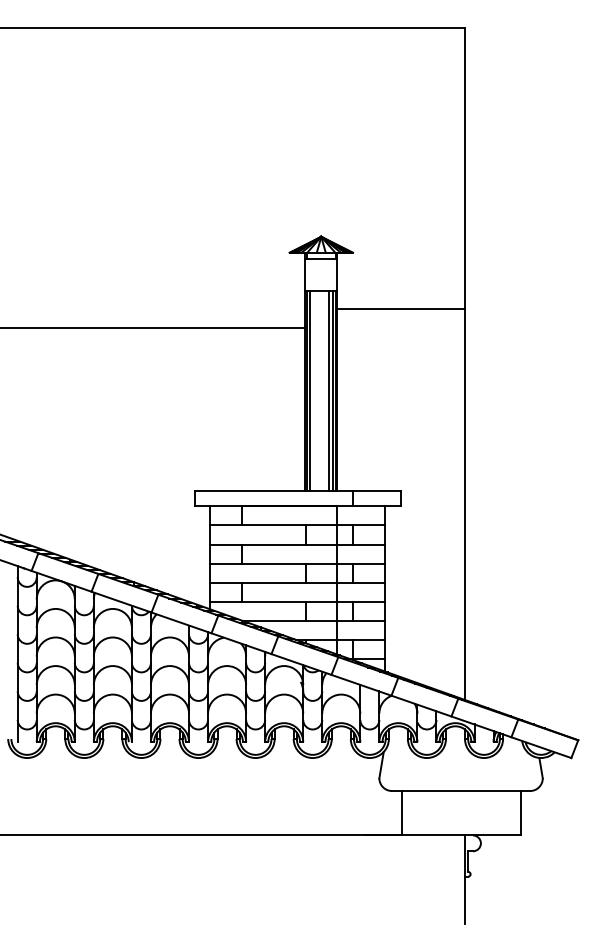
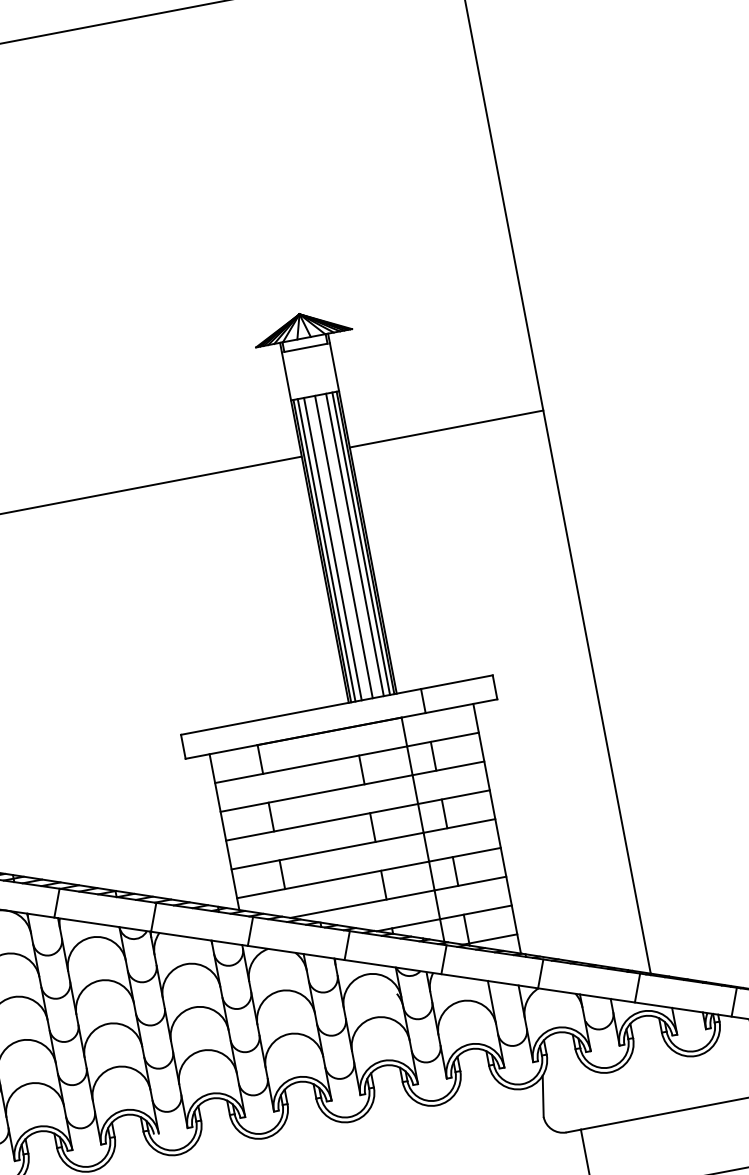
line: (401, 308) -> (447, 428), moved
line: (314, 390) -> (333, 548), added
line: (321, 390) -> (344, 546), added

